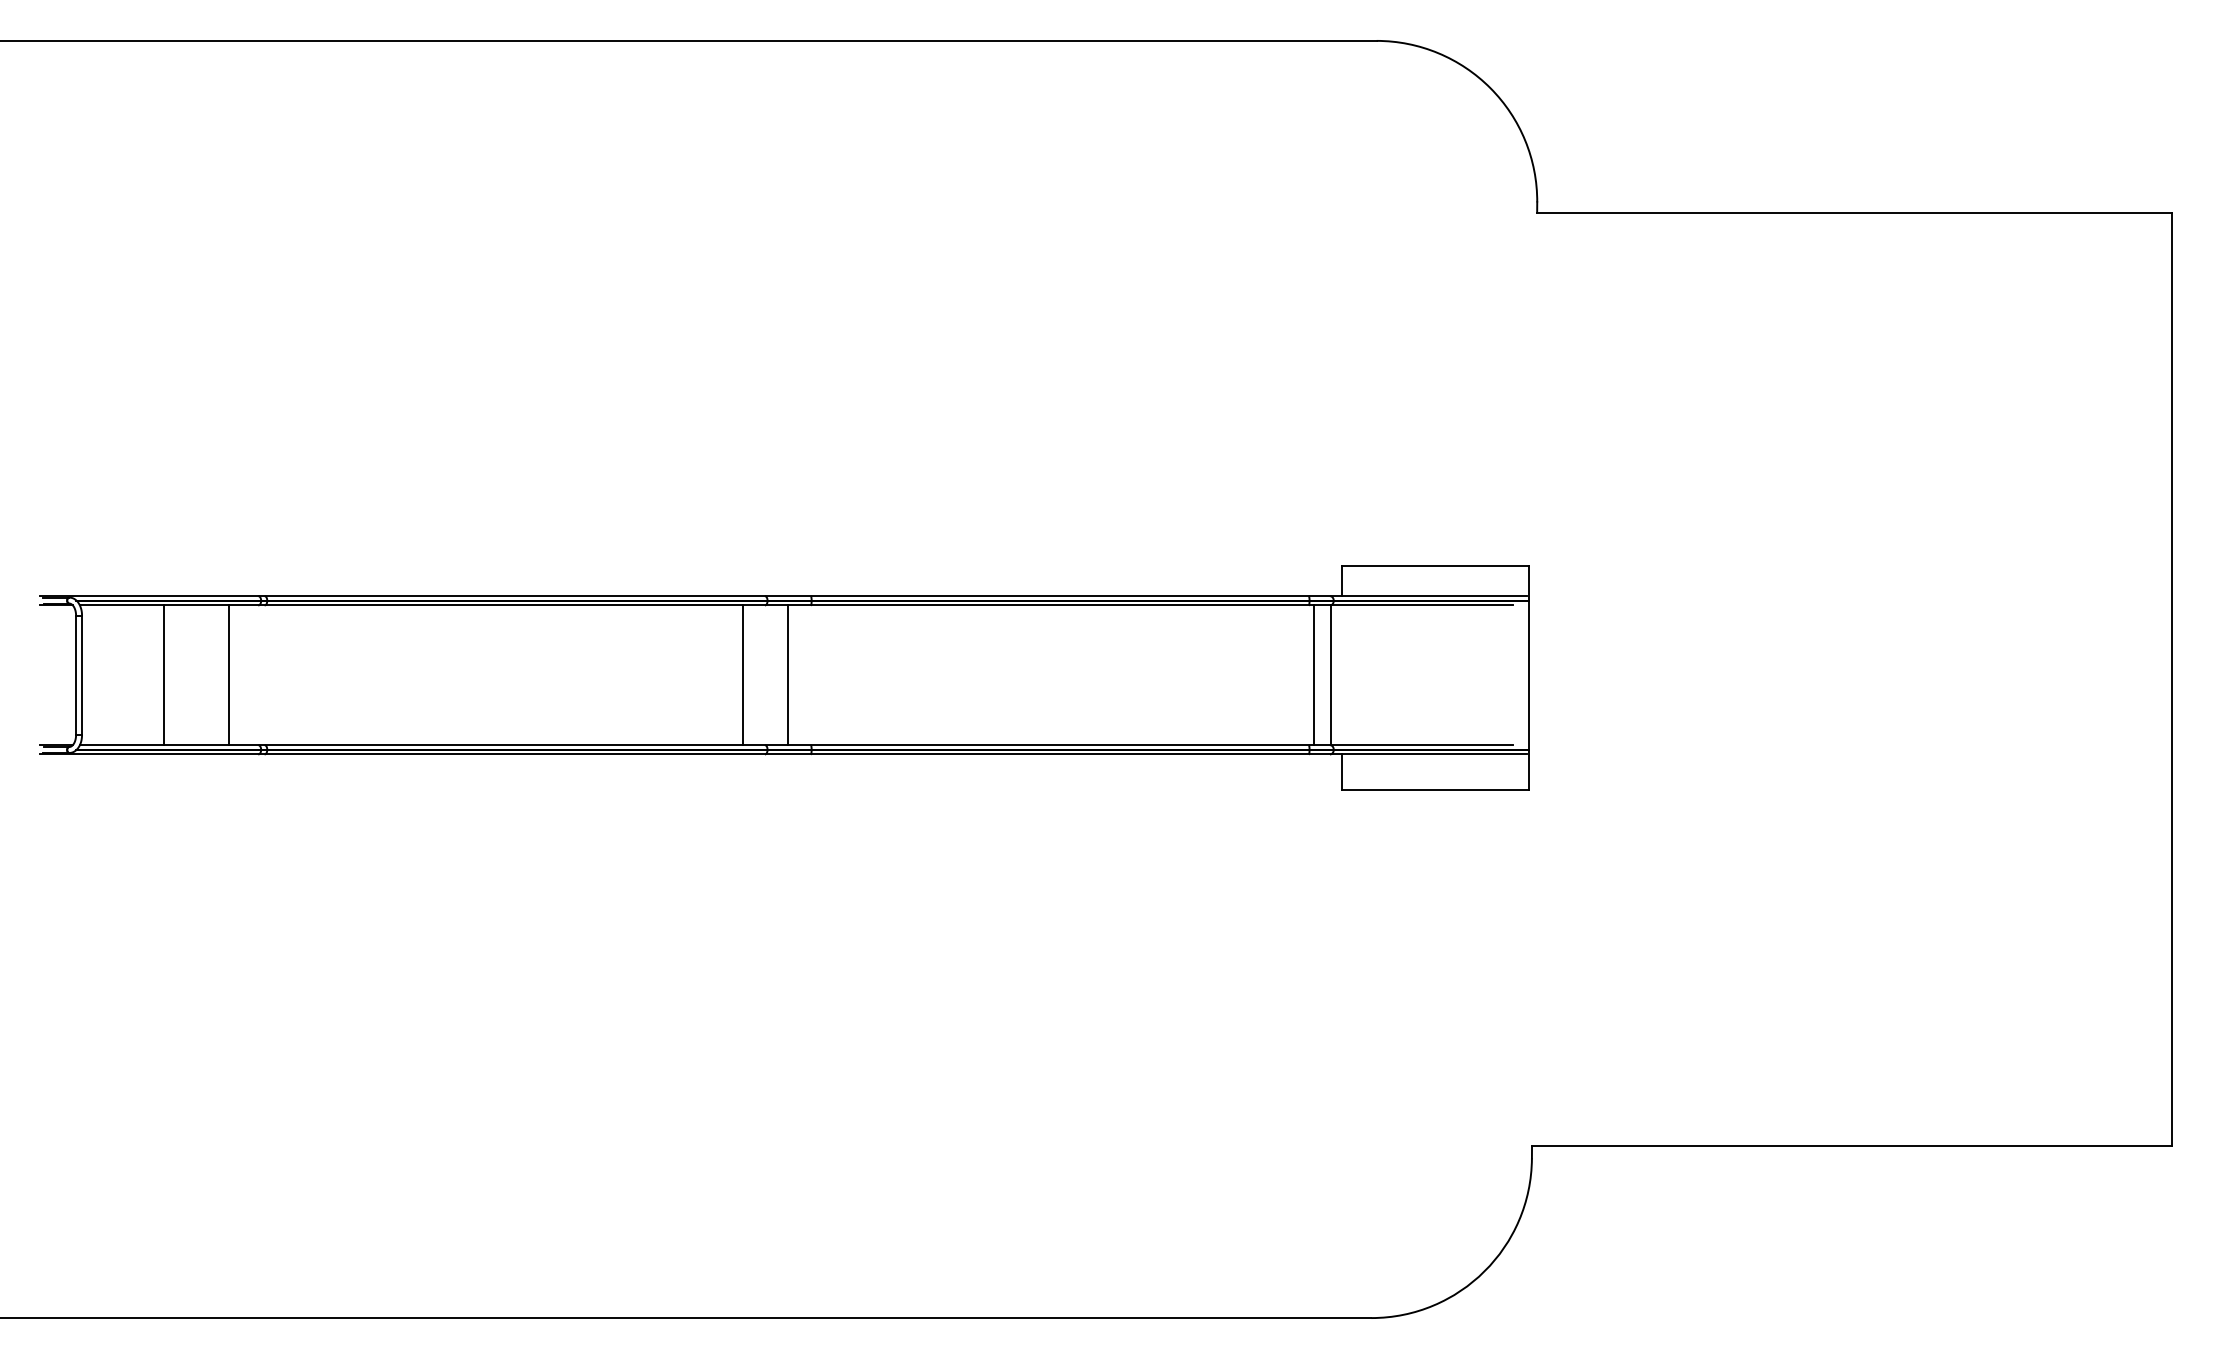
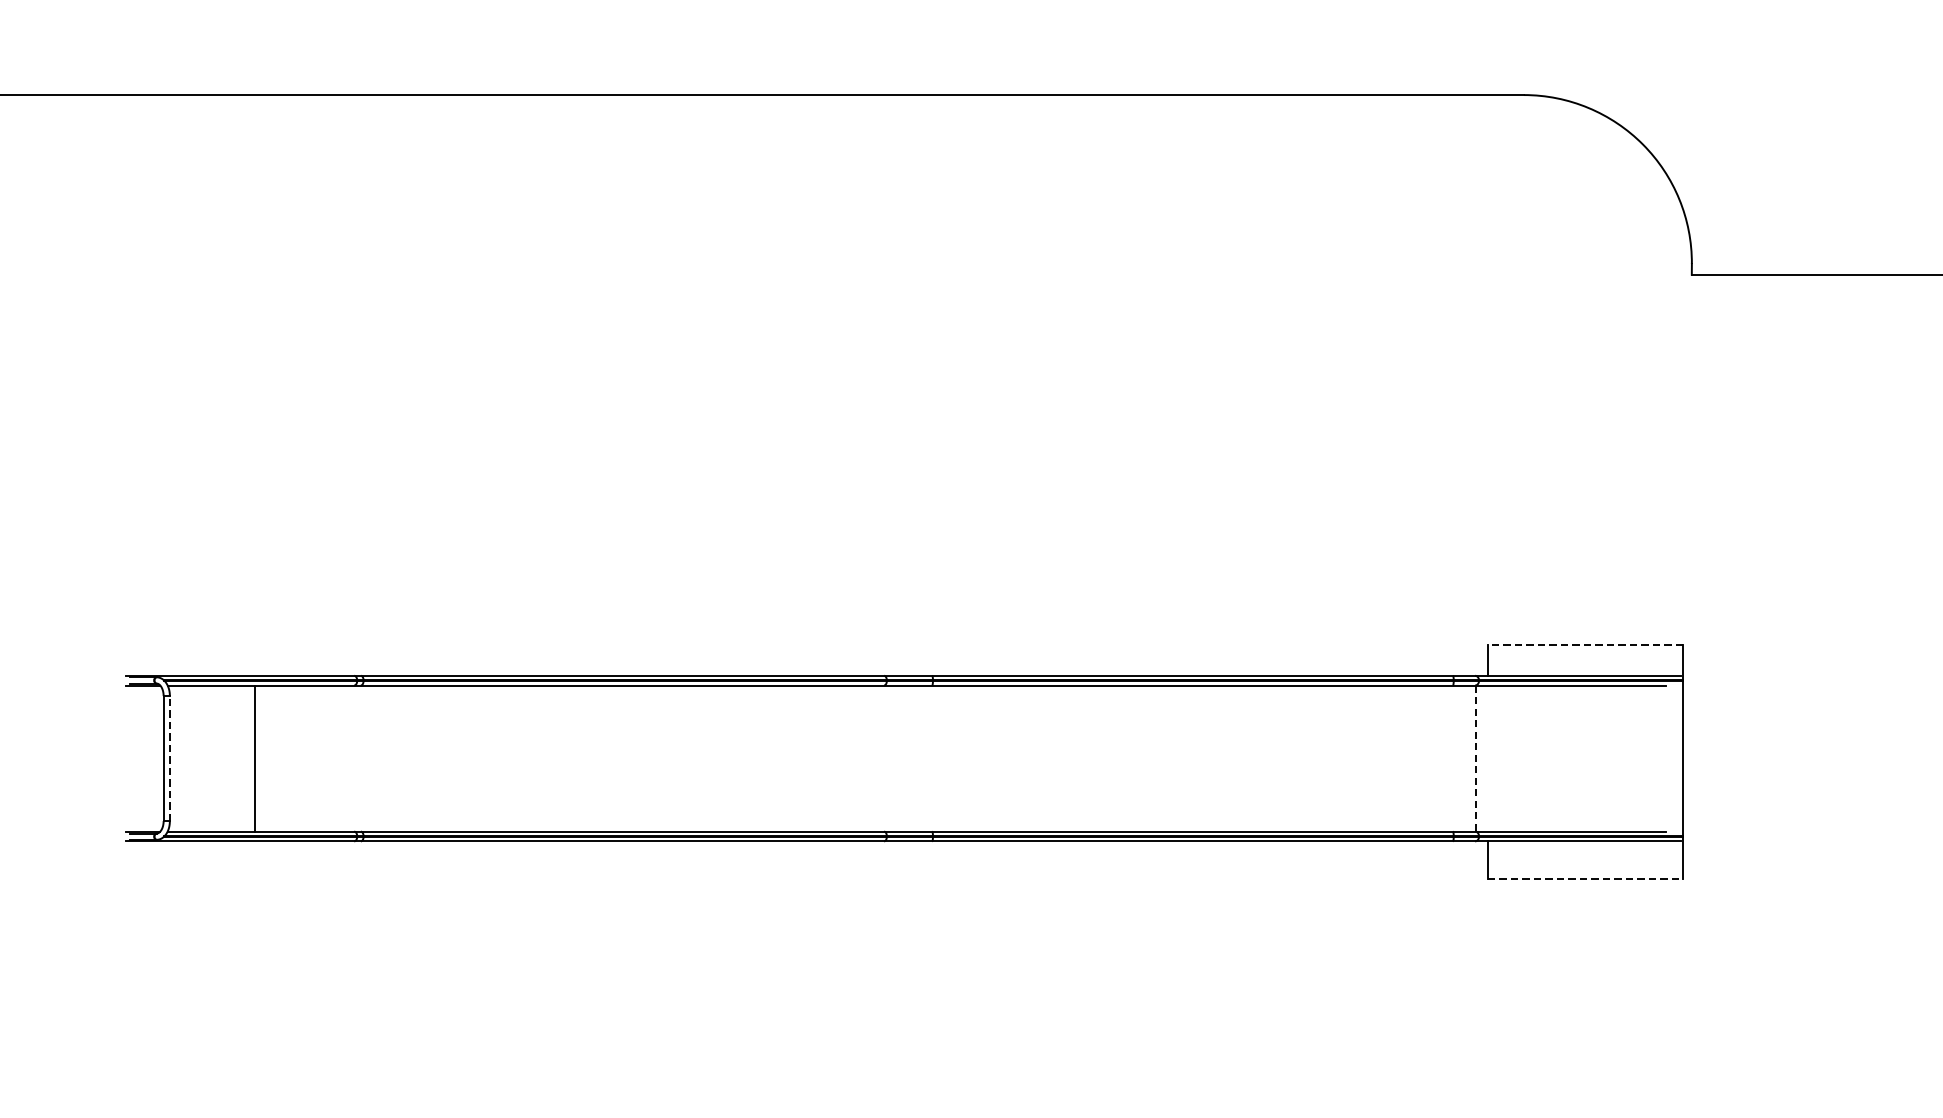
line: (1434, 566) -> (1584, 644), solid -> dashed
line: (82, 675) -> (170, 758), solid -> dashed
line: (229, 675) -> (324, 758), removed
line: (743, 675) -> (861, 758), removed
line: (787, 675) -> (907, 758), removed
line: (1313, 675) -> (1457, 758), removed
line: (1330, 675) -> (1475, 758), solid -> dashed
line: (1435, 790) -> (1585, 879), solid -> dashed

